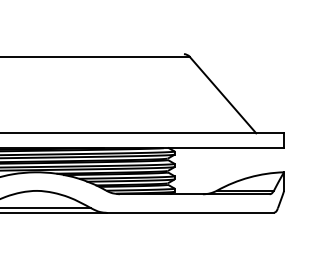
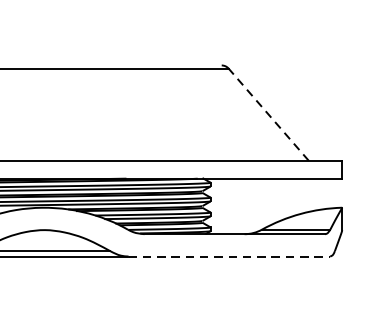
line: (222, 95) -> (268, 115), solid -> dashed
line: (190, 212) -> (229, 256), solid -> dashed

